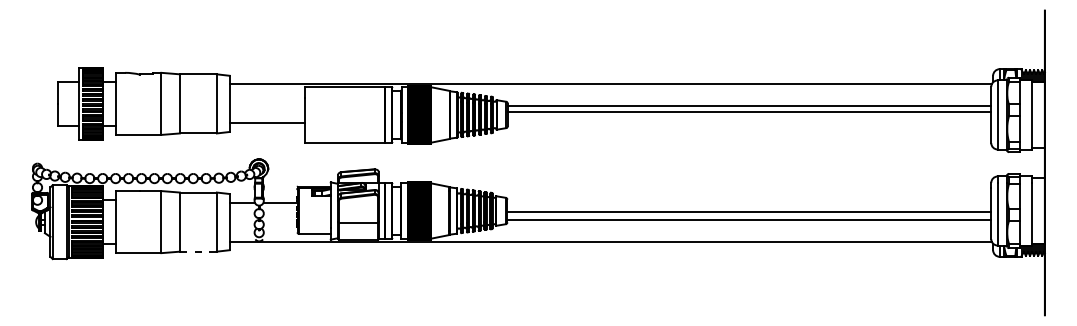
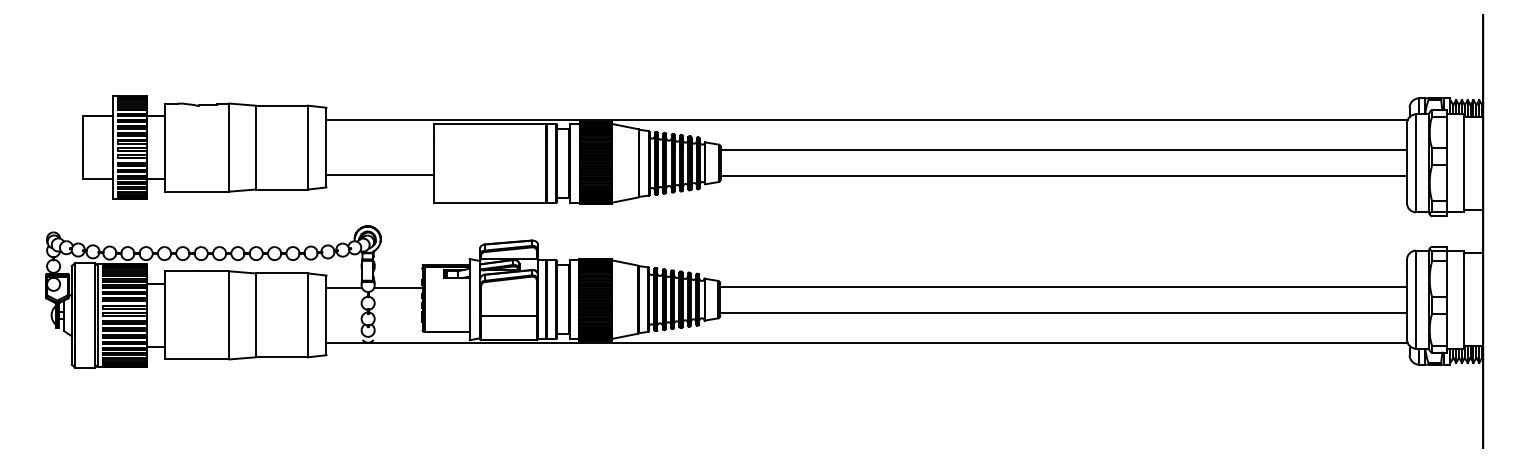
line: (749, 111) -> (1063, 176), moved
line: (749, 212) -> (1063, 286), moved
line: (198, 251) -> (282, 357), dashed -> solid

